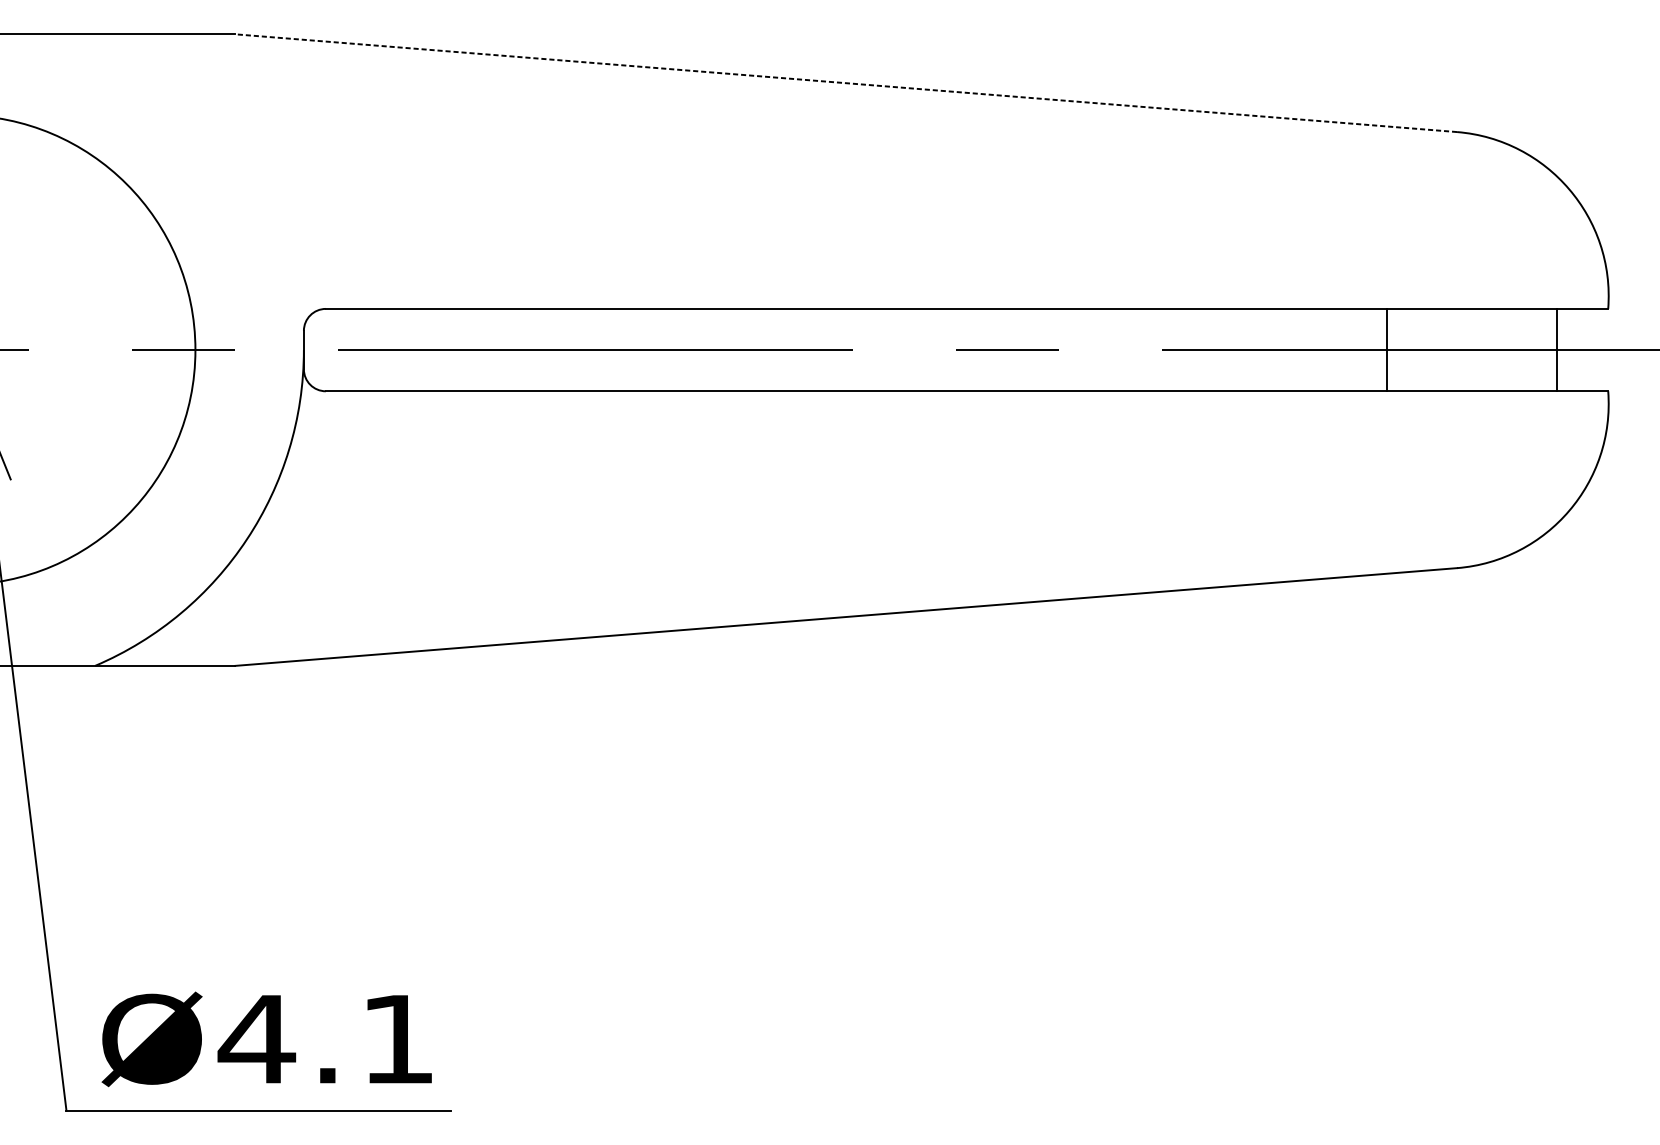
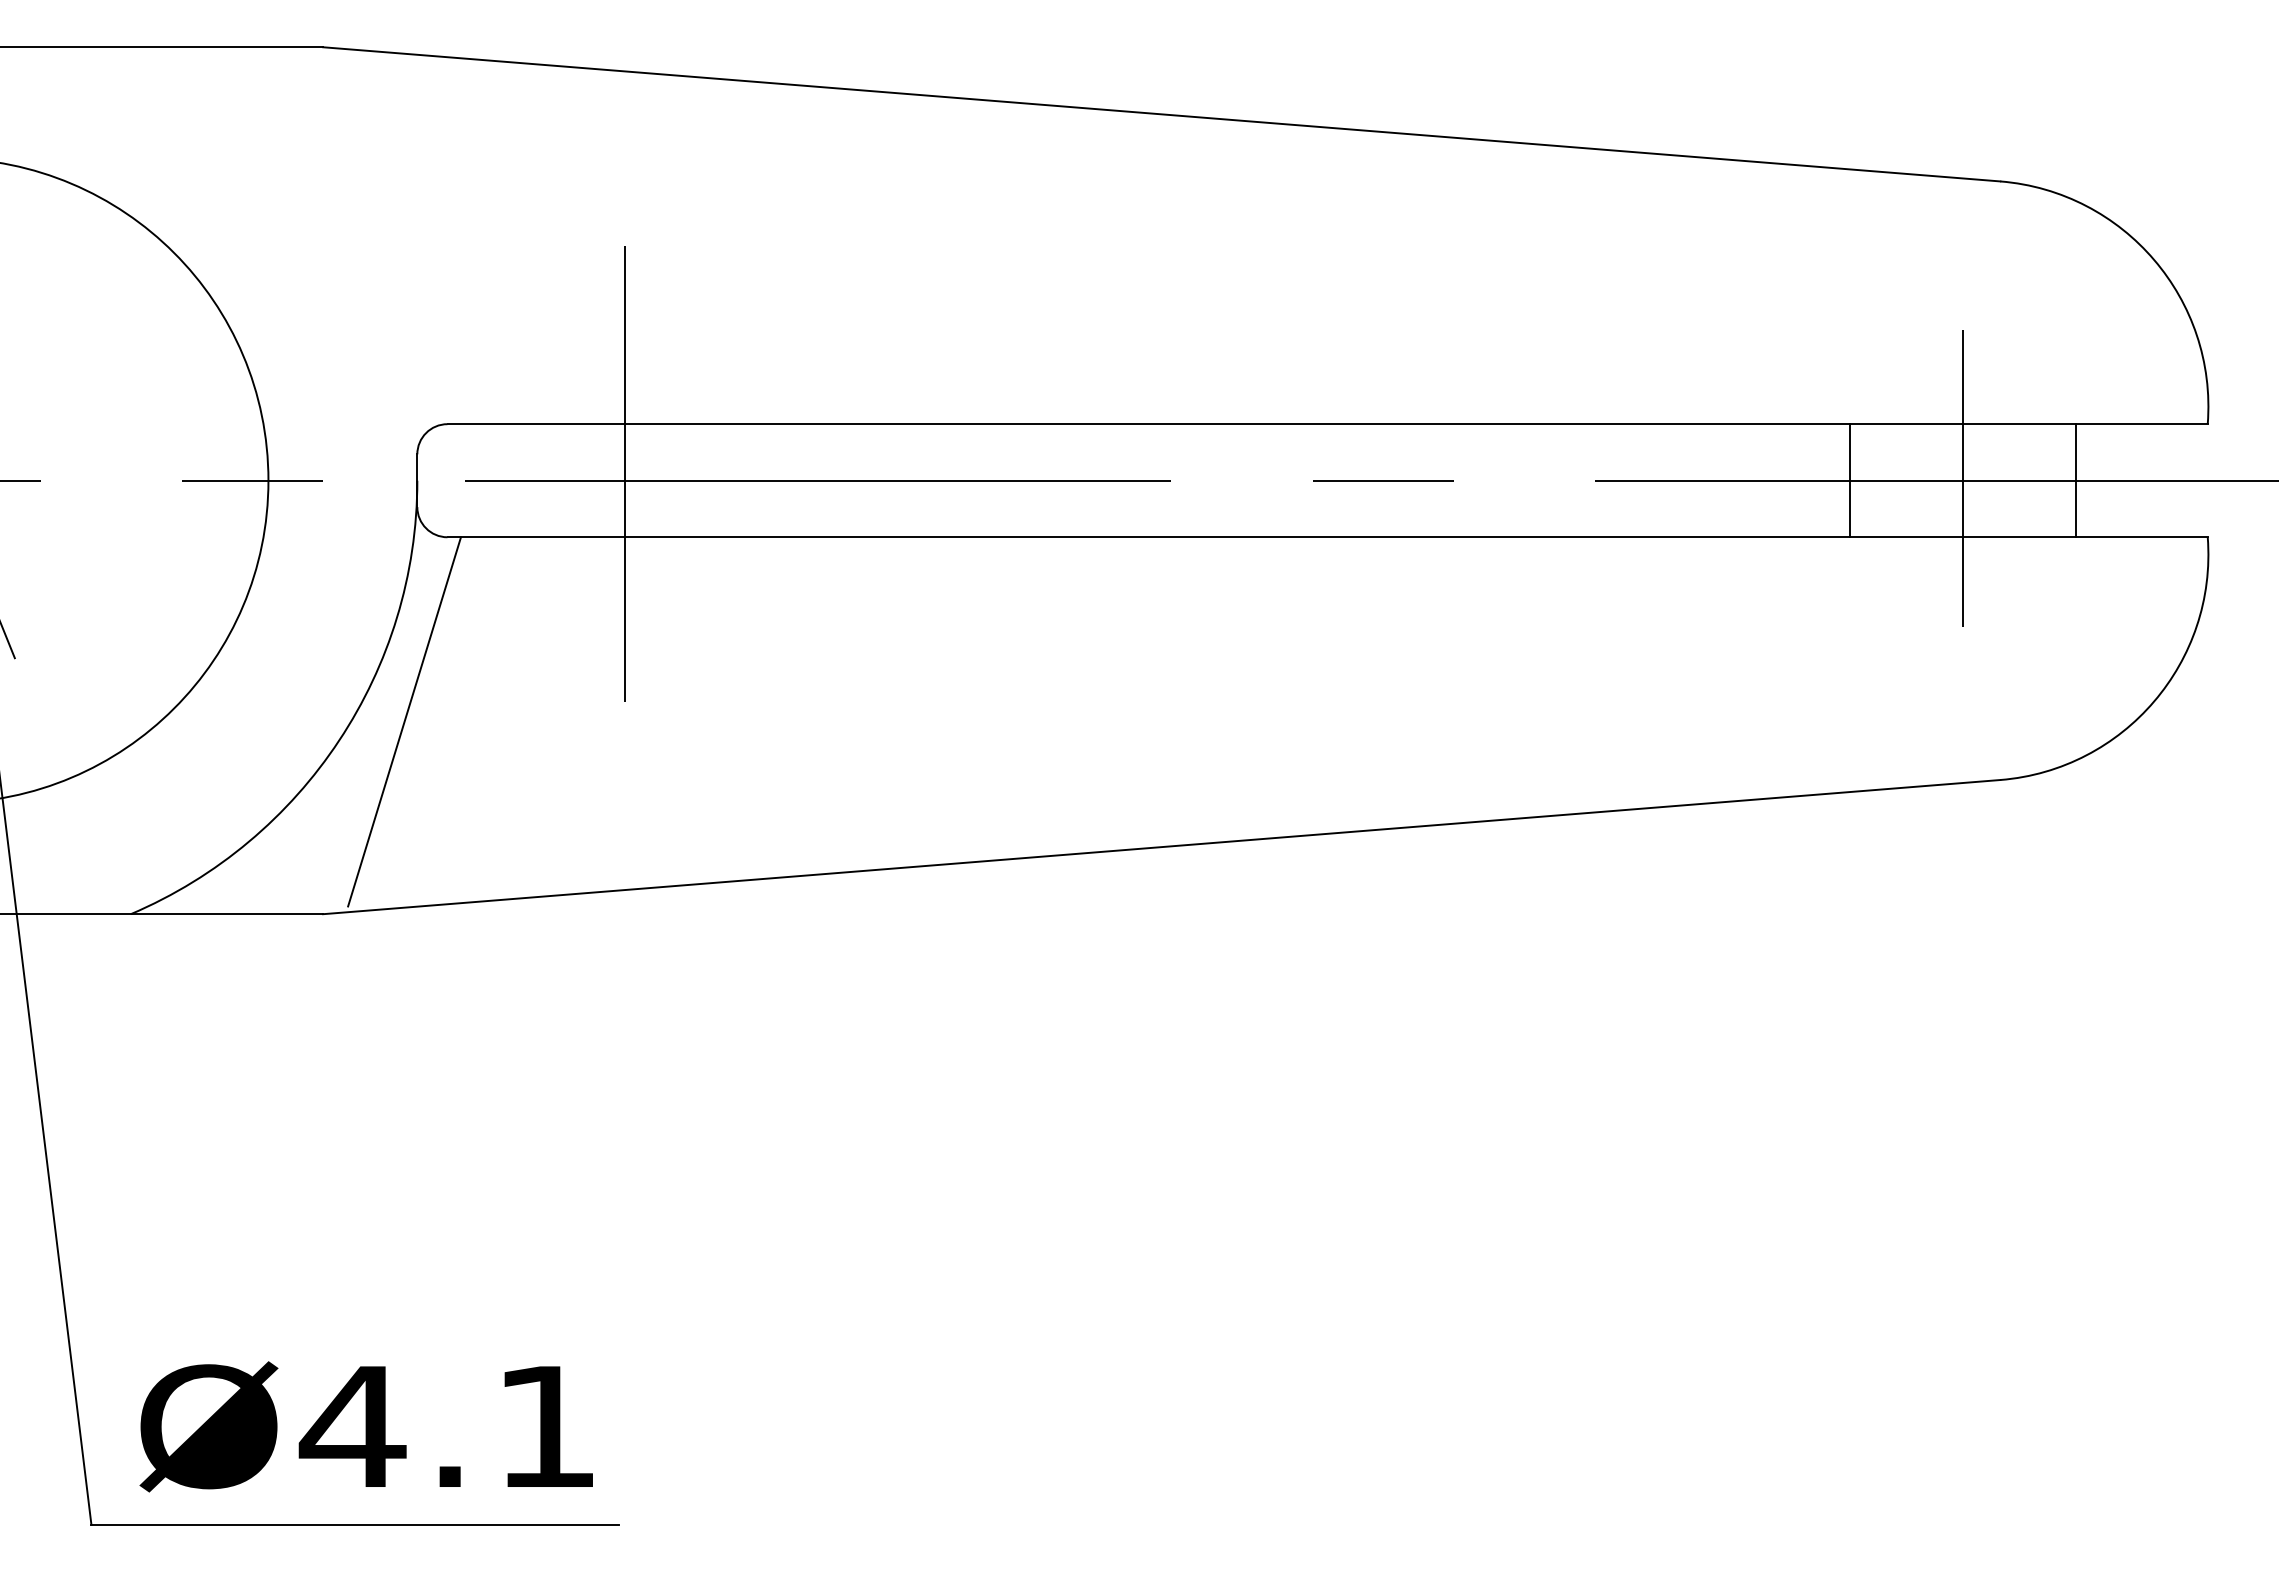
line: (846, 83) -> (1161, 114), dashed -> solid
line: (454, 345) -> (624, 474), added
line: (1429, 348) -> (1962, 478), added
line: (1387, 349) -> (1849, 480), moved
line: (1557, 349) -> (2075, 480), moved
line: (294, 525) -> (404, 721), added

